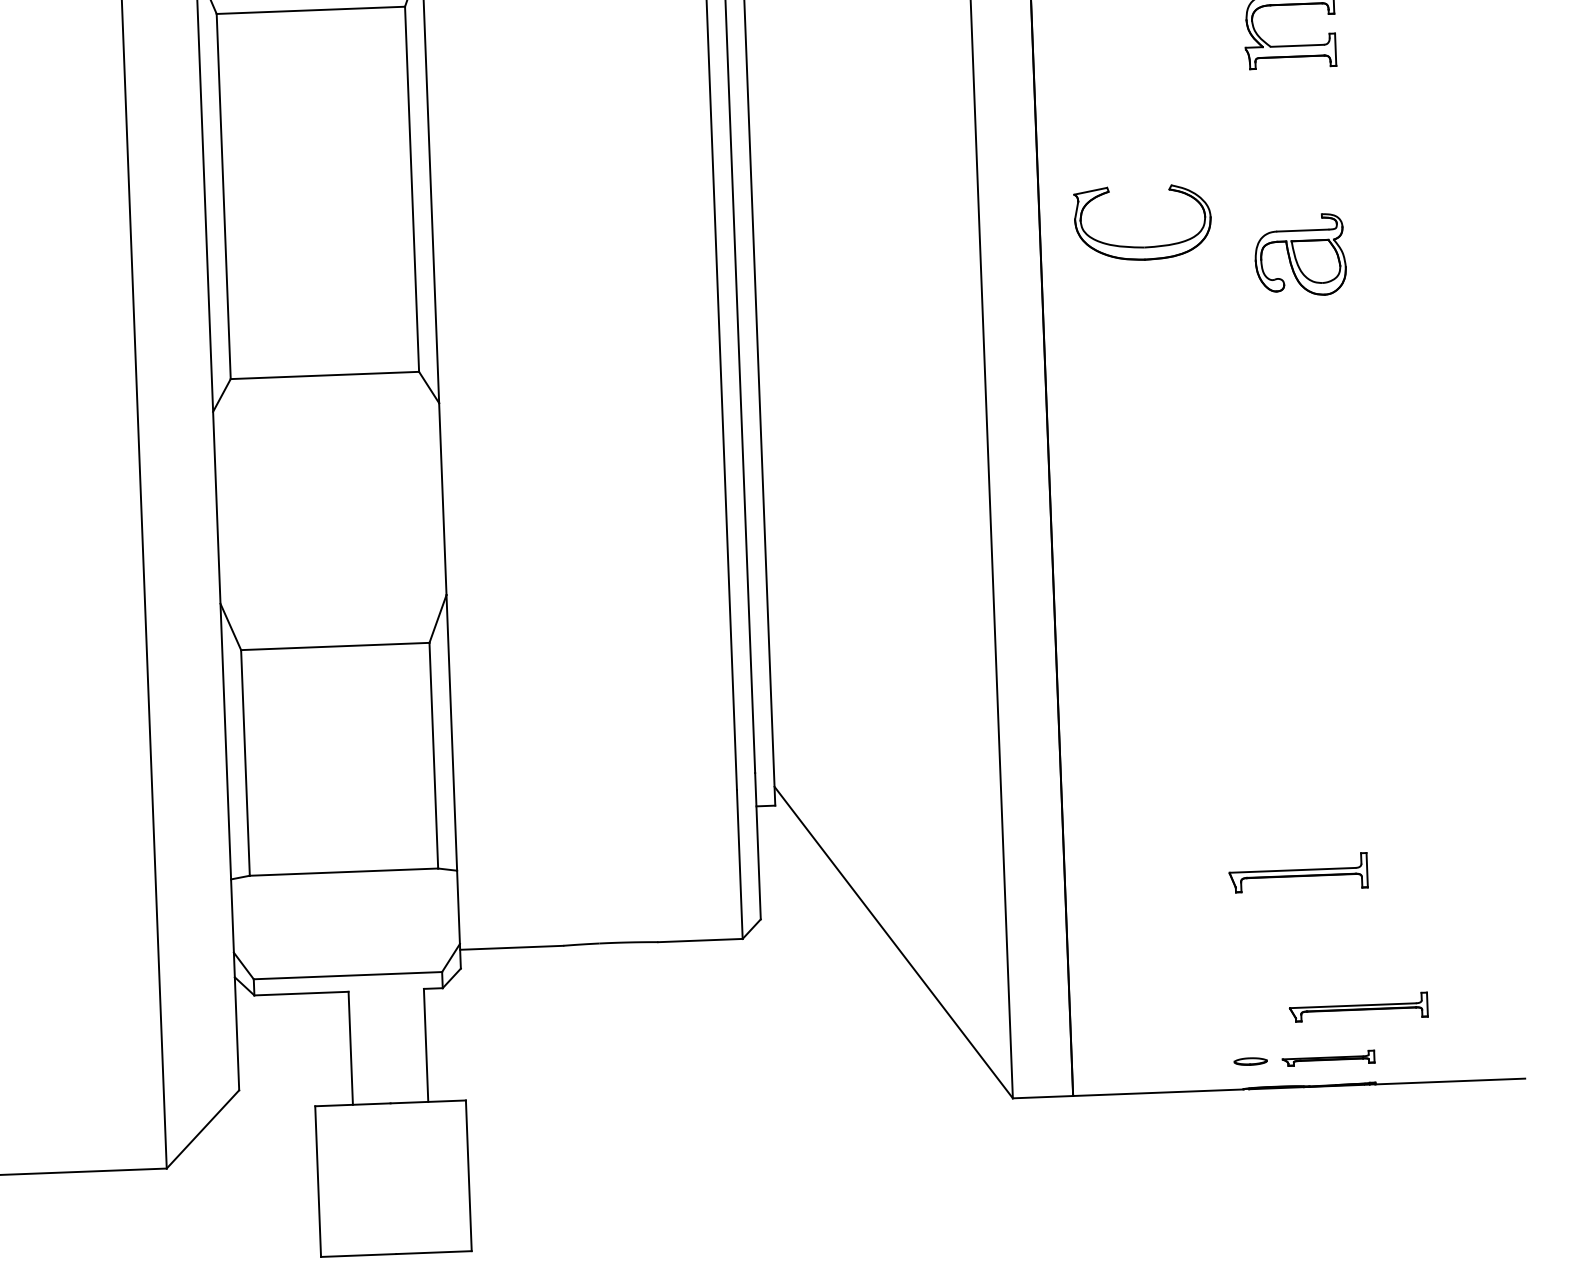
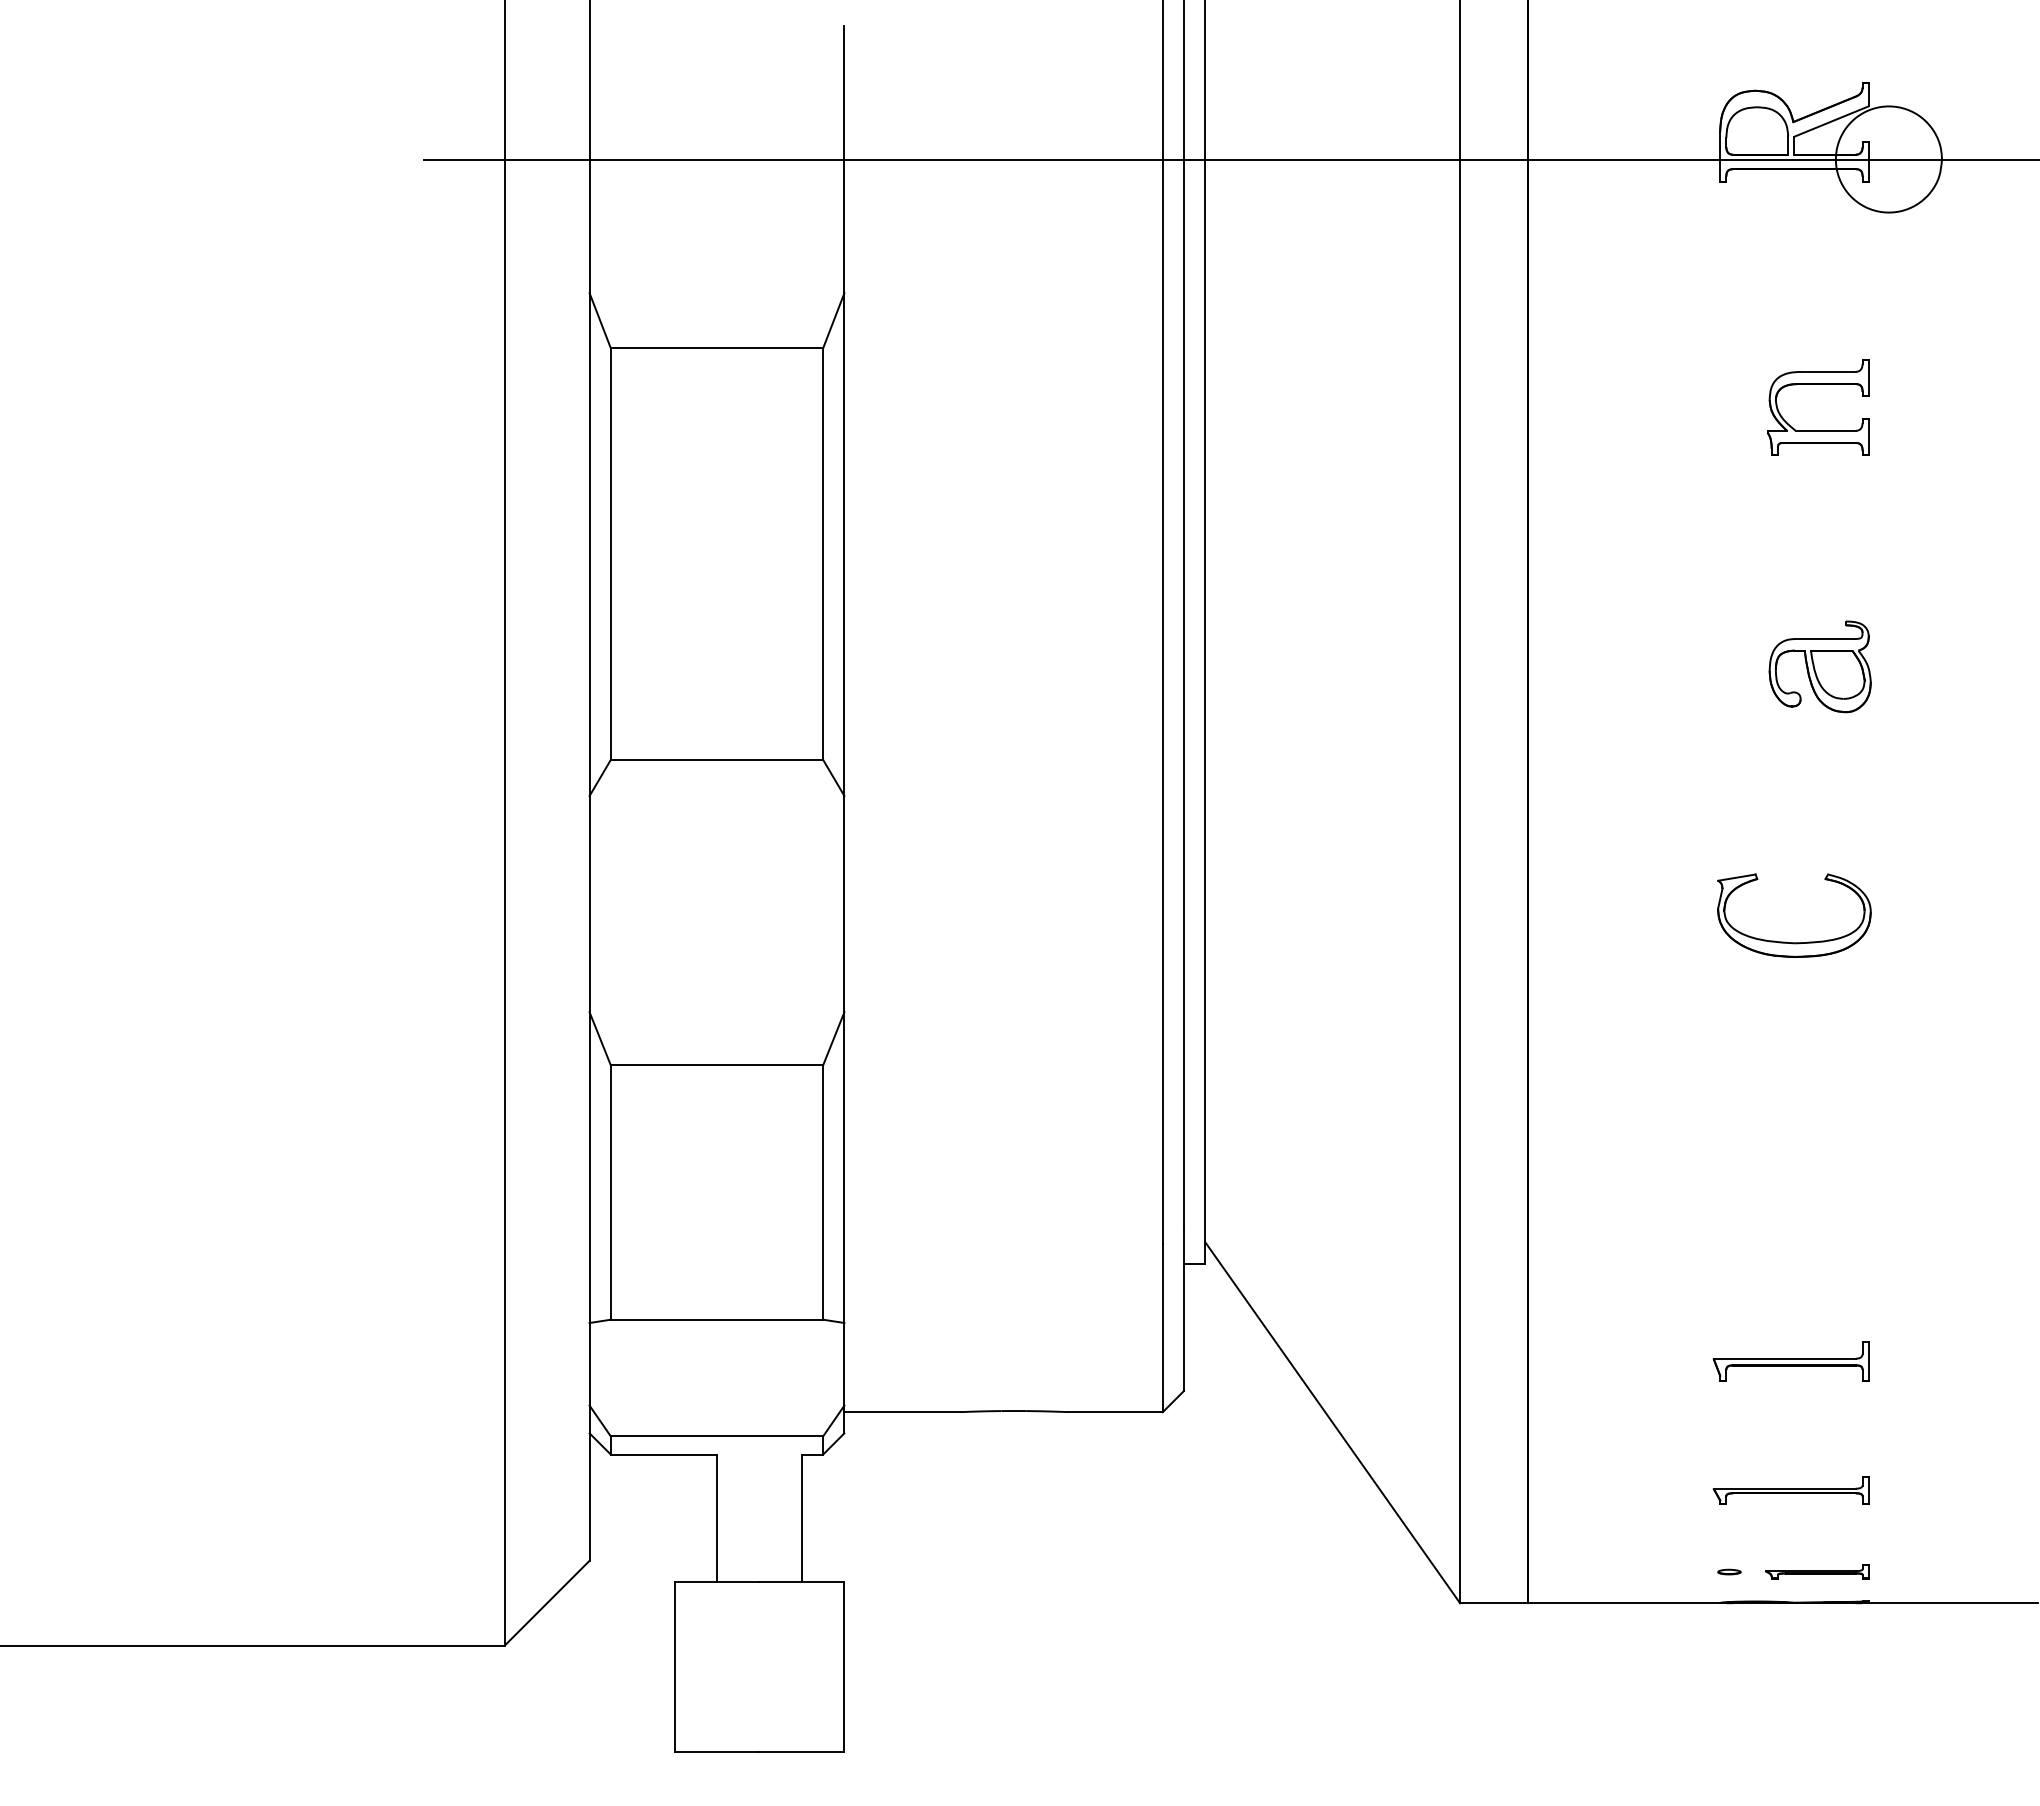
part: (1144, 246) -> (1794, 942), moved
part: (1358, 1007) -> (1790, 1490), moved
part: (1250, 1061) -> (1729, 1571), size x0.62

